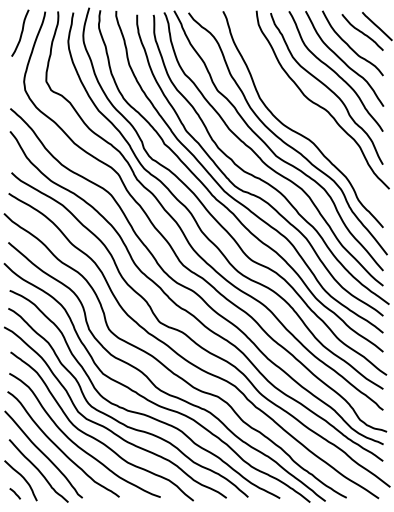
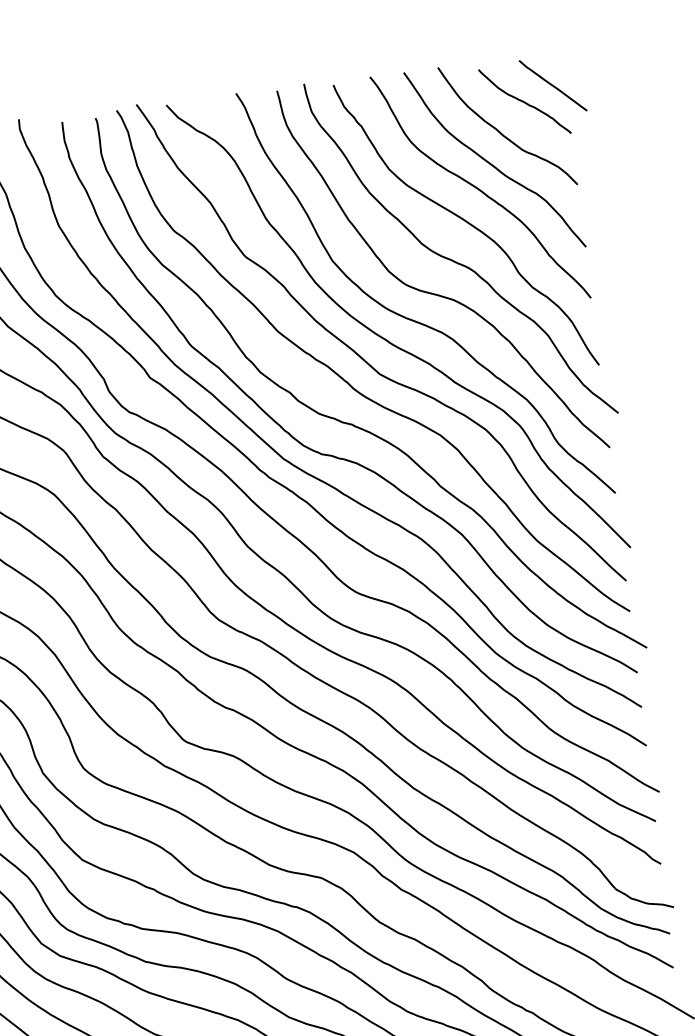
curve: (307, 119) -> (434, 292), added

